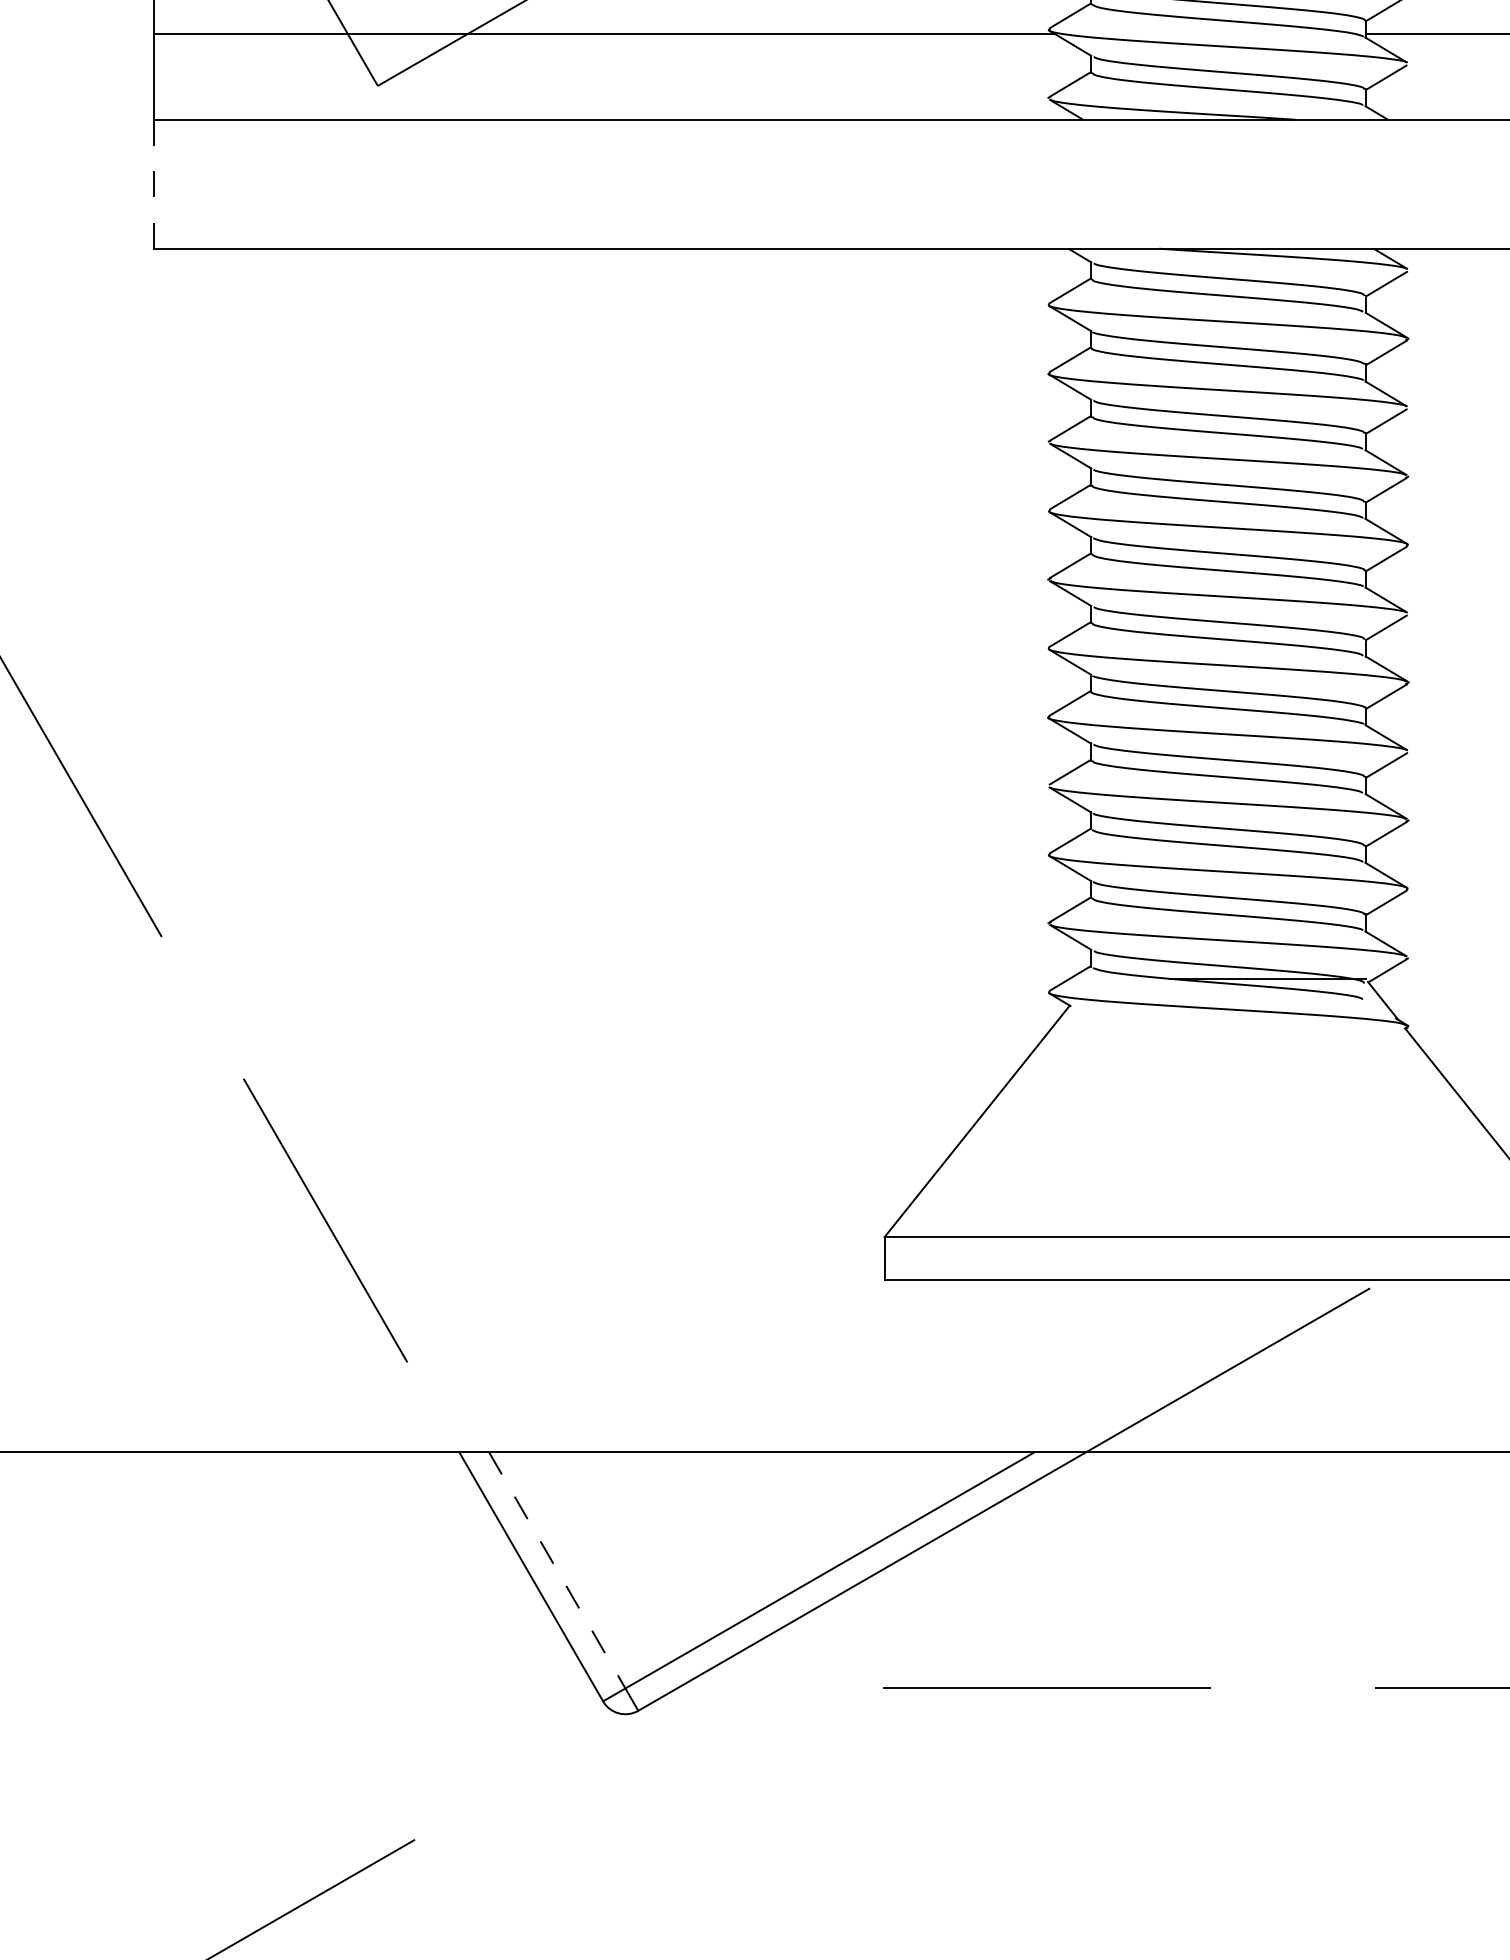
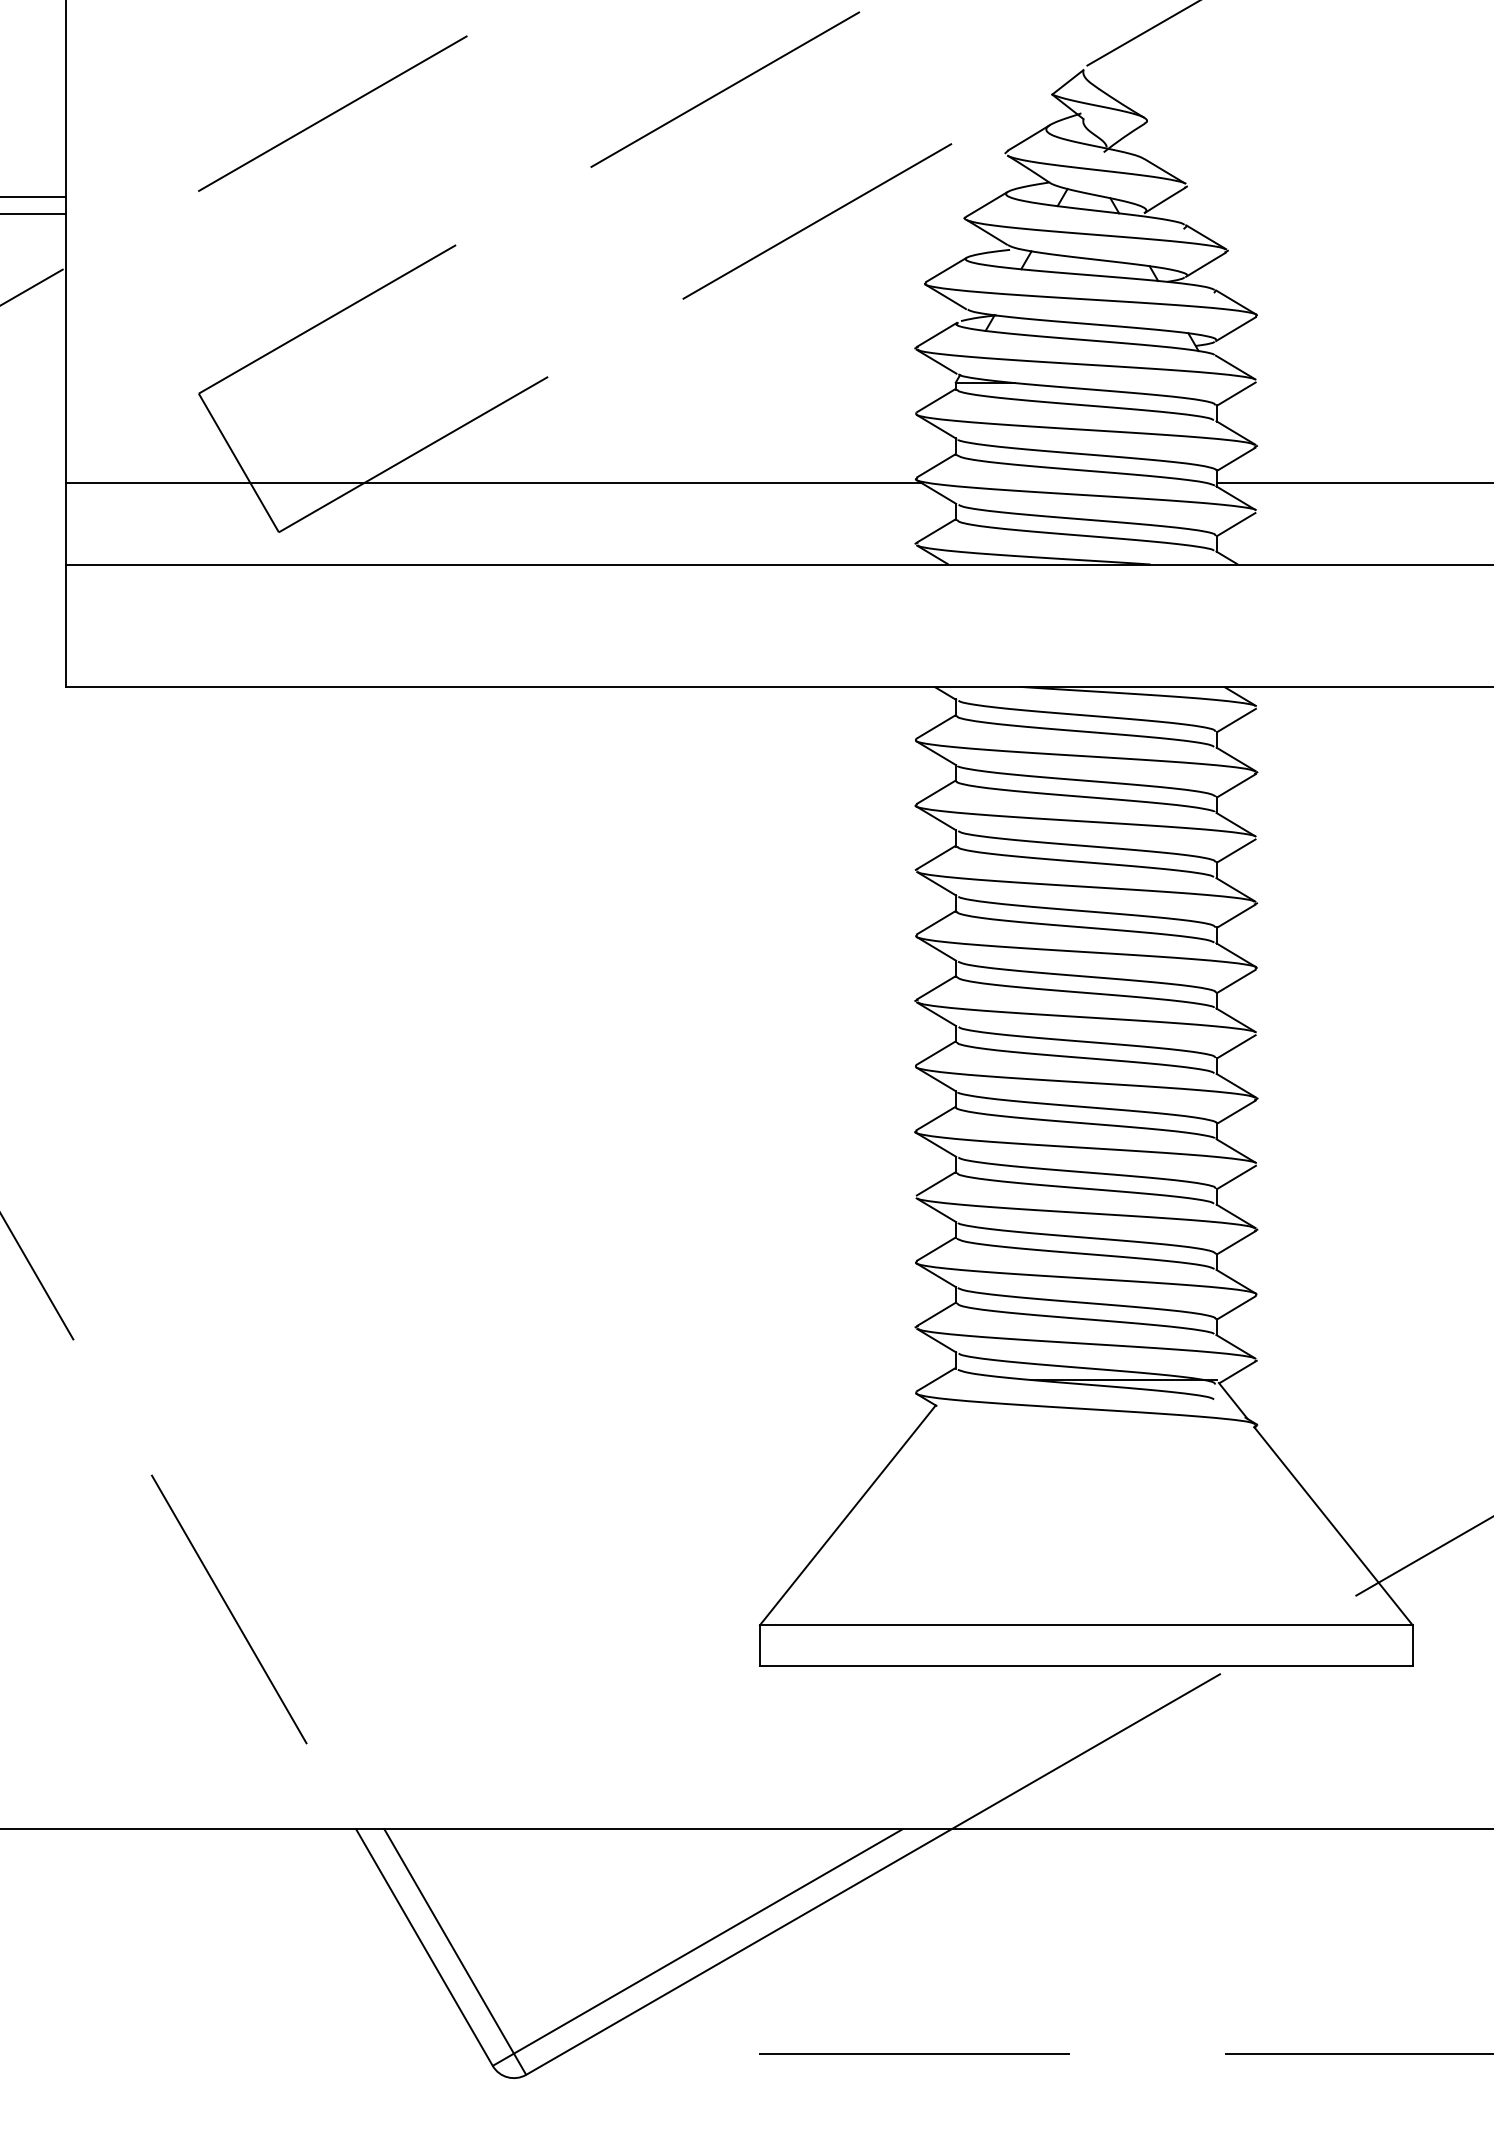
line: (154, 184) -> (66, 625), dashed -> solid
line: (557, 1570) -> (449, 1941), dashed -> solid

